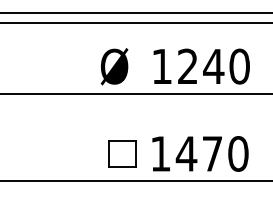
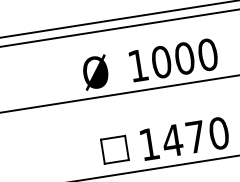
text: (200, 66) -> (172, 60), 1240 -> 1000

